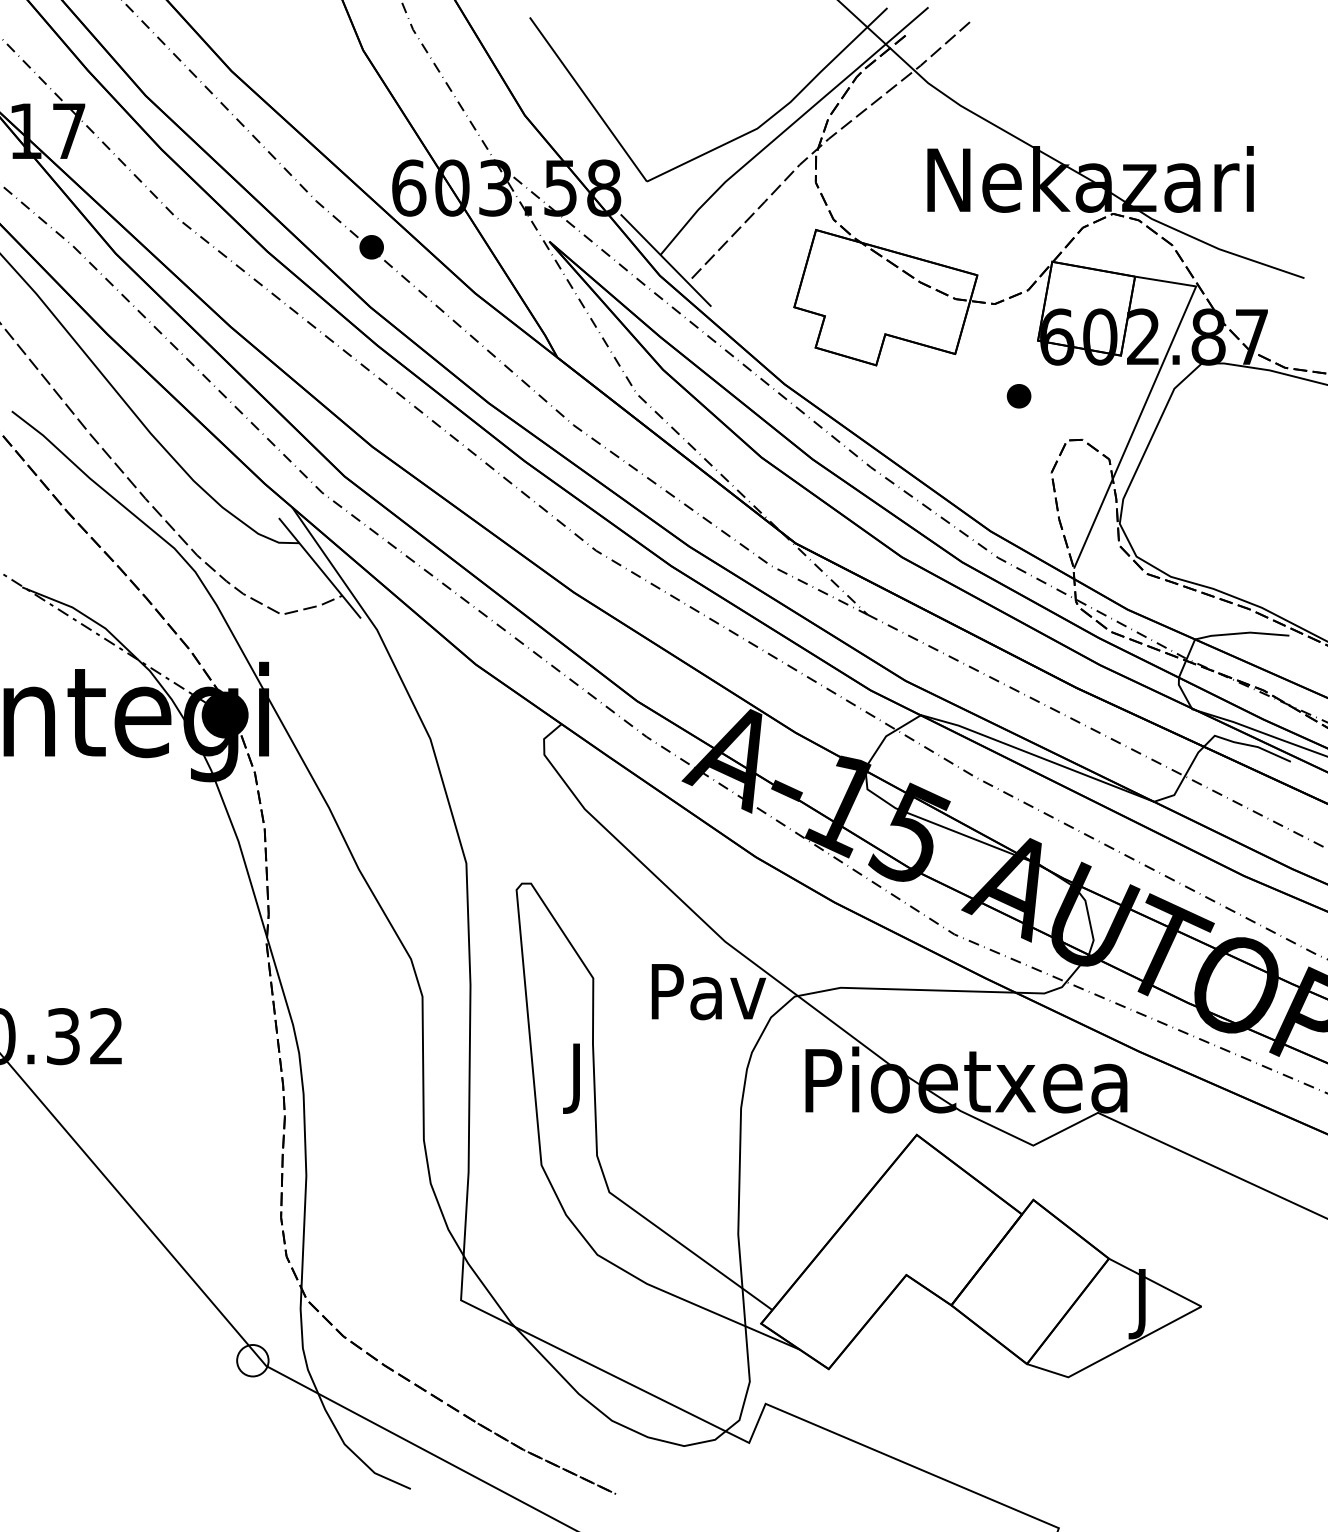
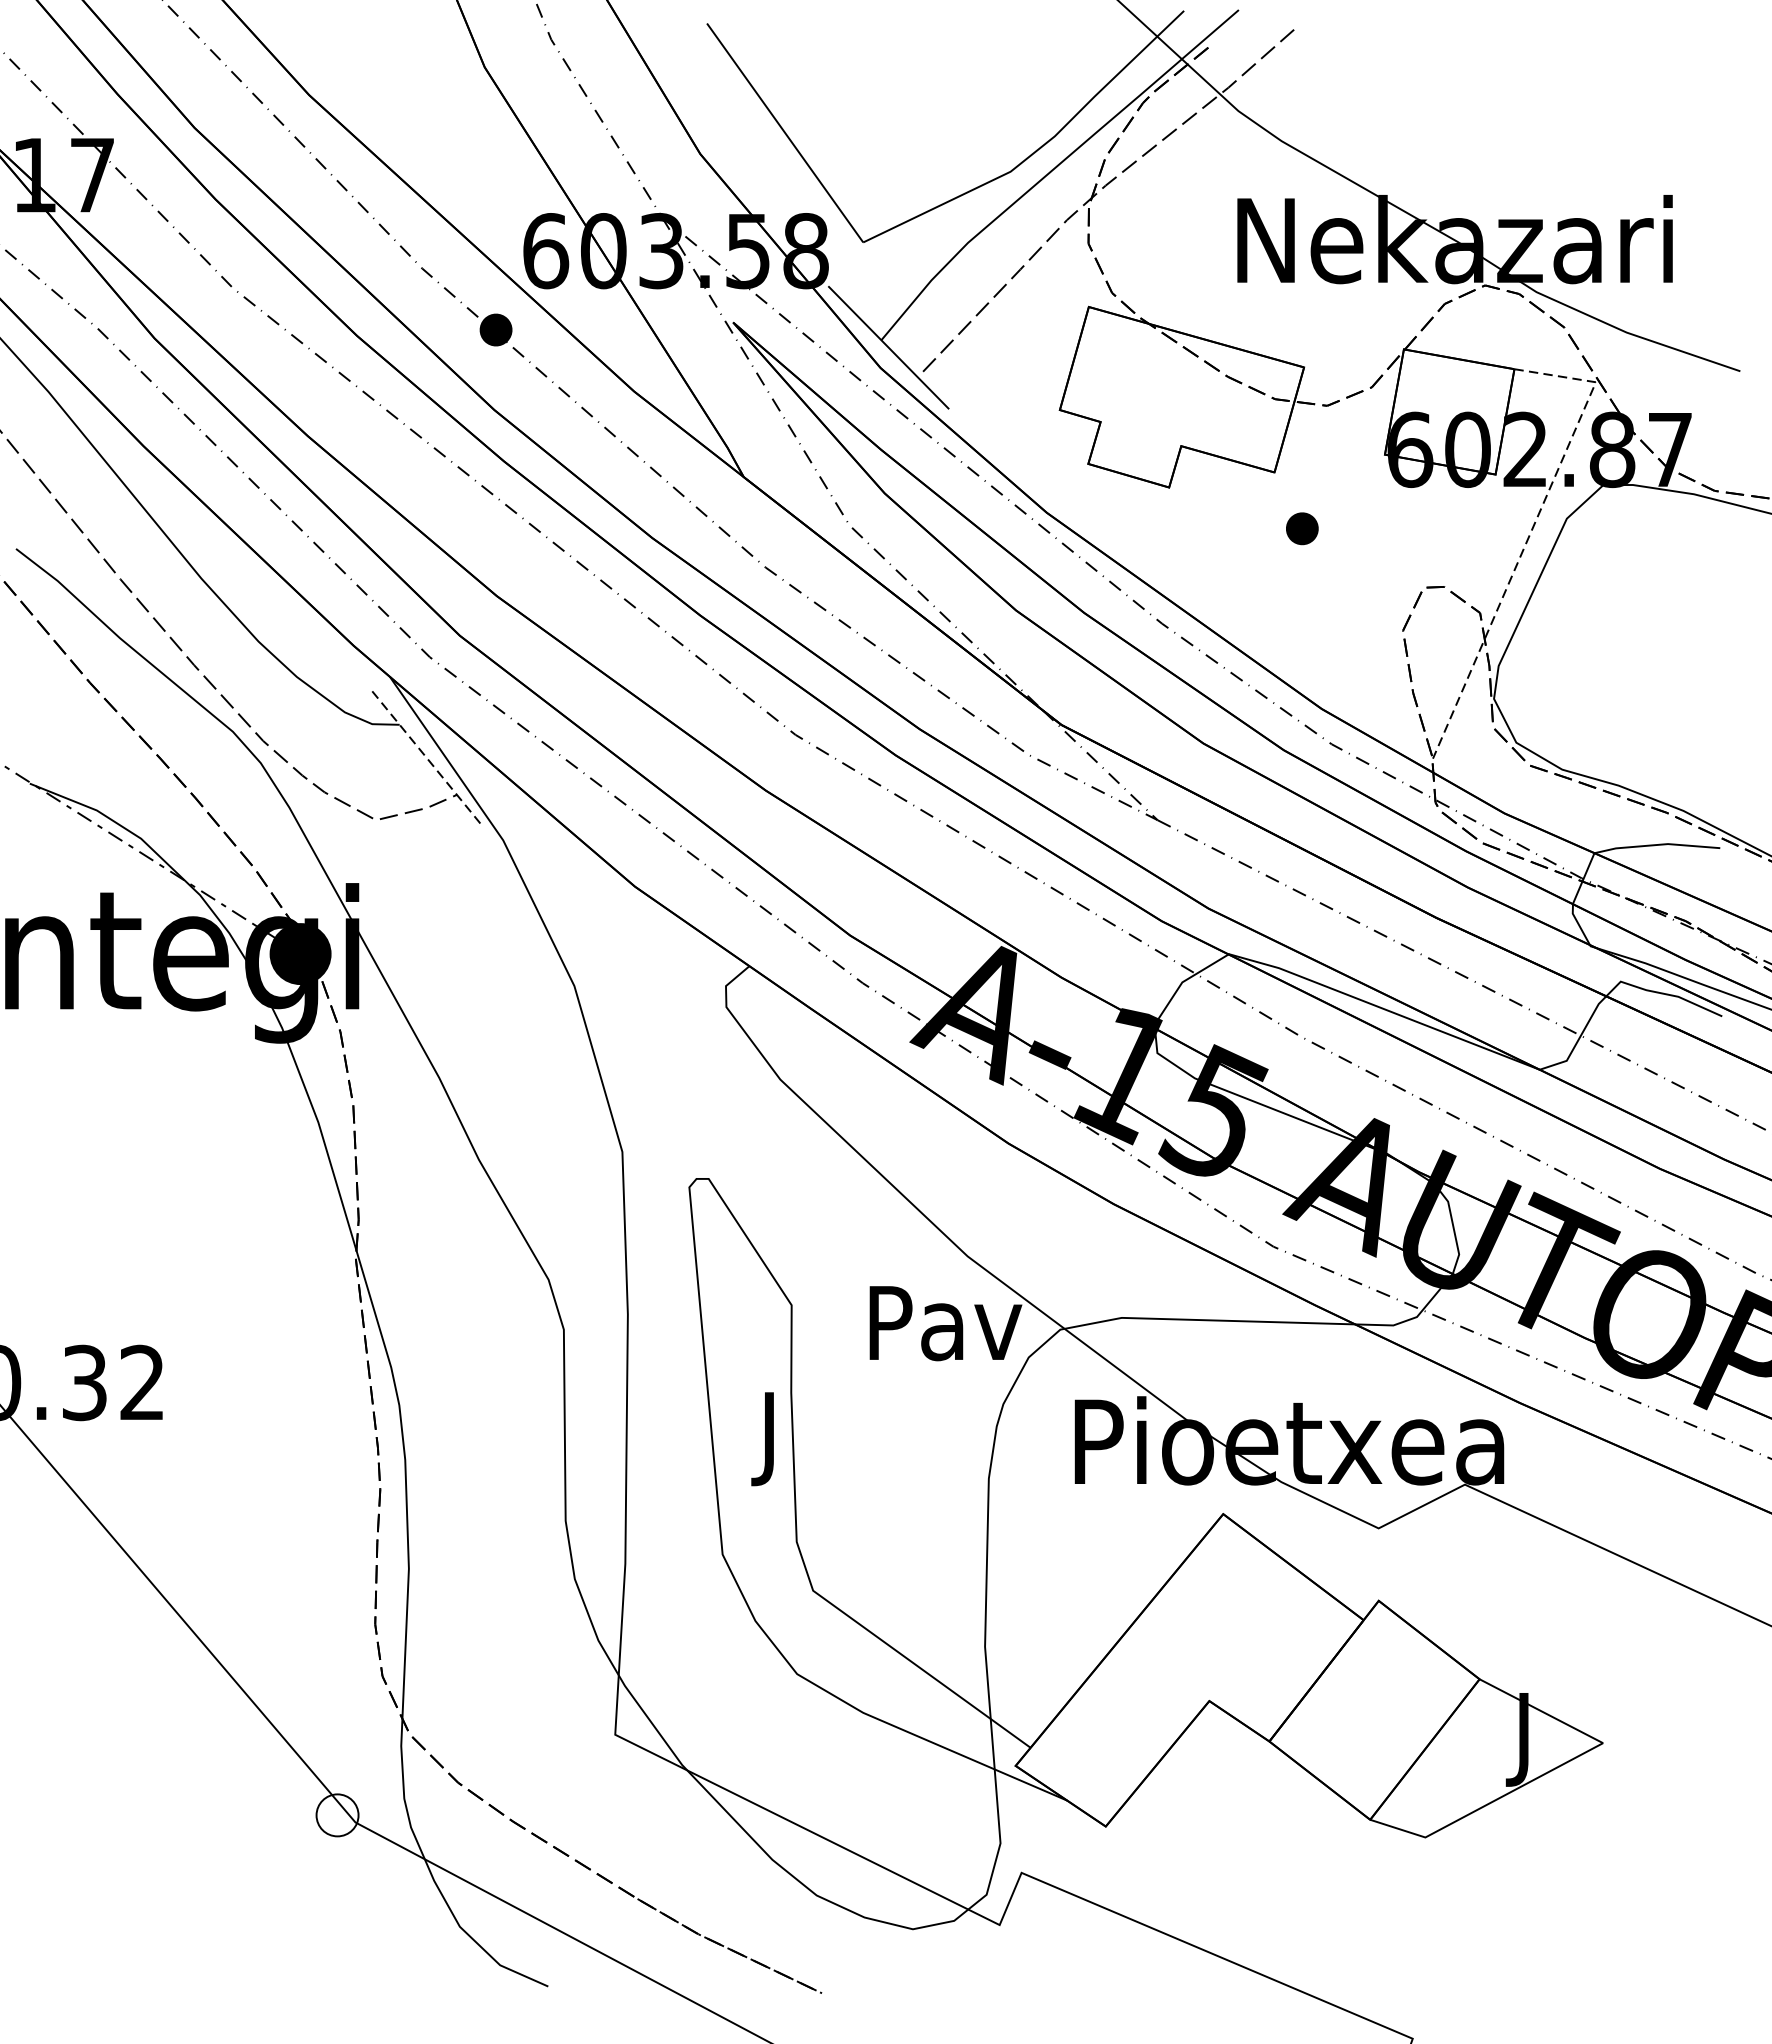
part: (1018, 396) -> (1301, 529), moved
line: (1147, 399) -> (1530, 533), solid -> dashed
line: (319, 567) -> (426, 757), solid -> dashed

